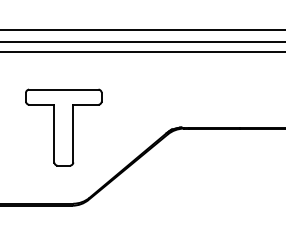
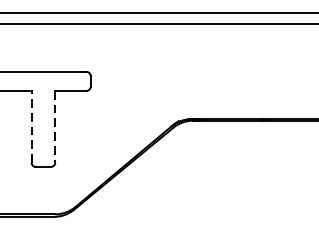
line: (54, 133) -> (31, 126), solid -> dashed
line: (73, 133) -> (55, 126), solid -> dashed

